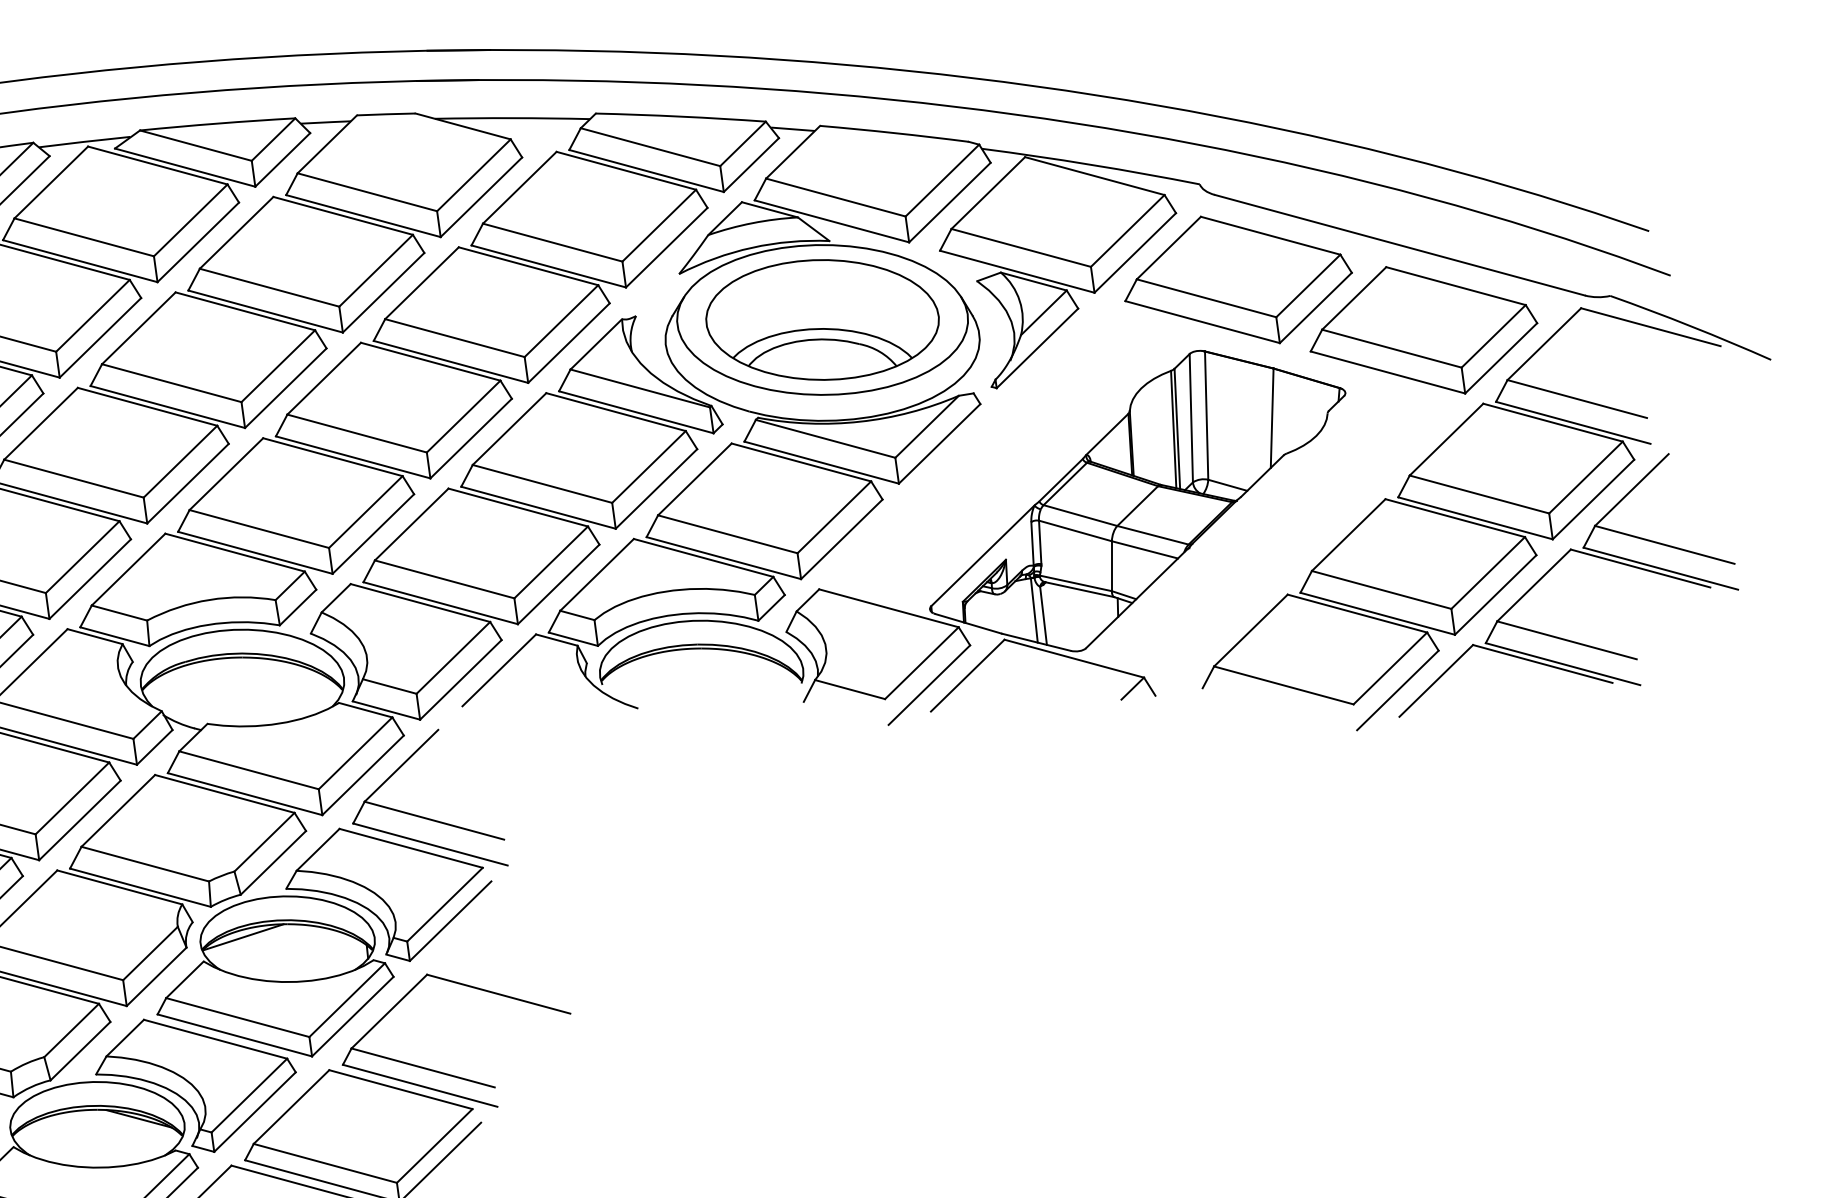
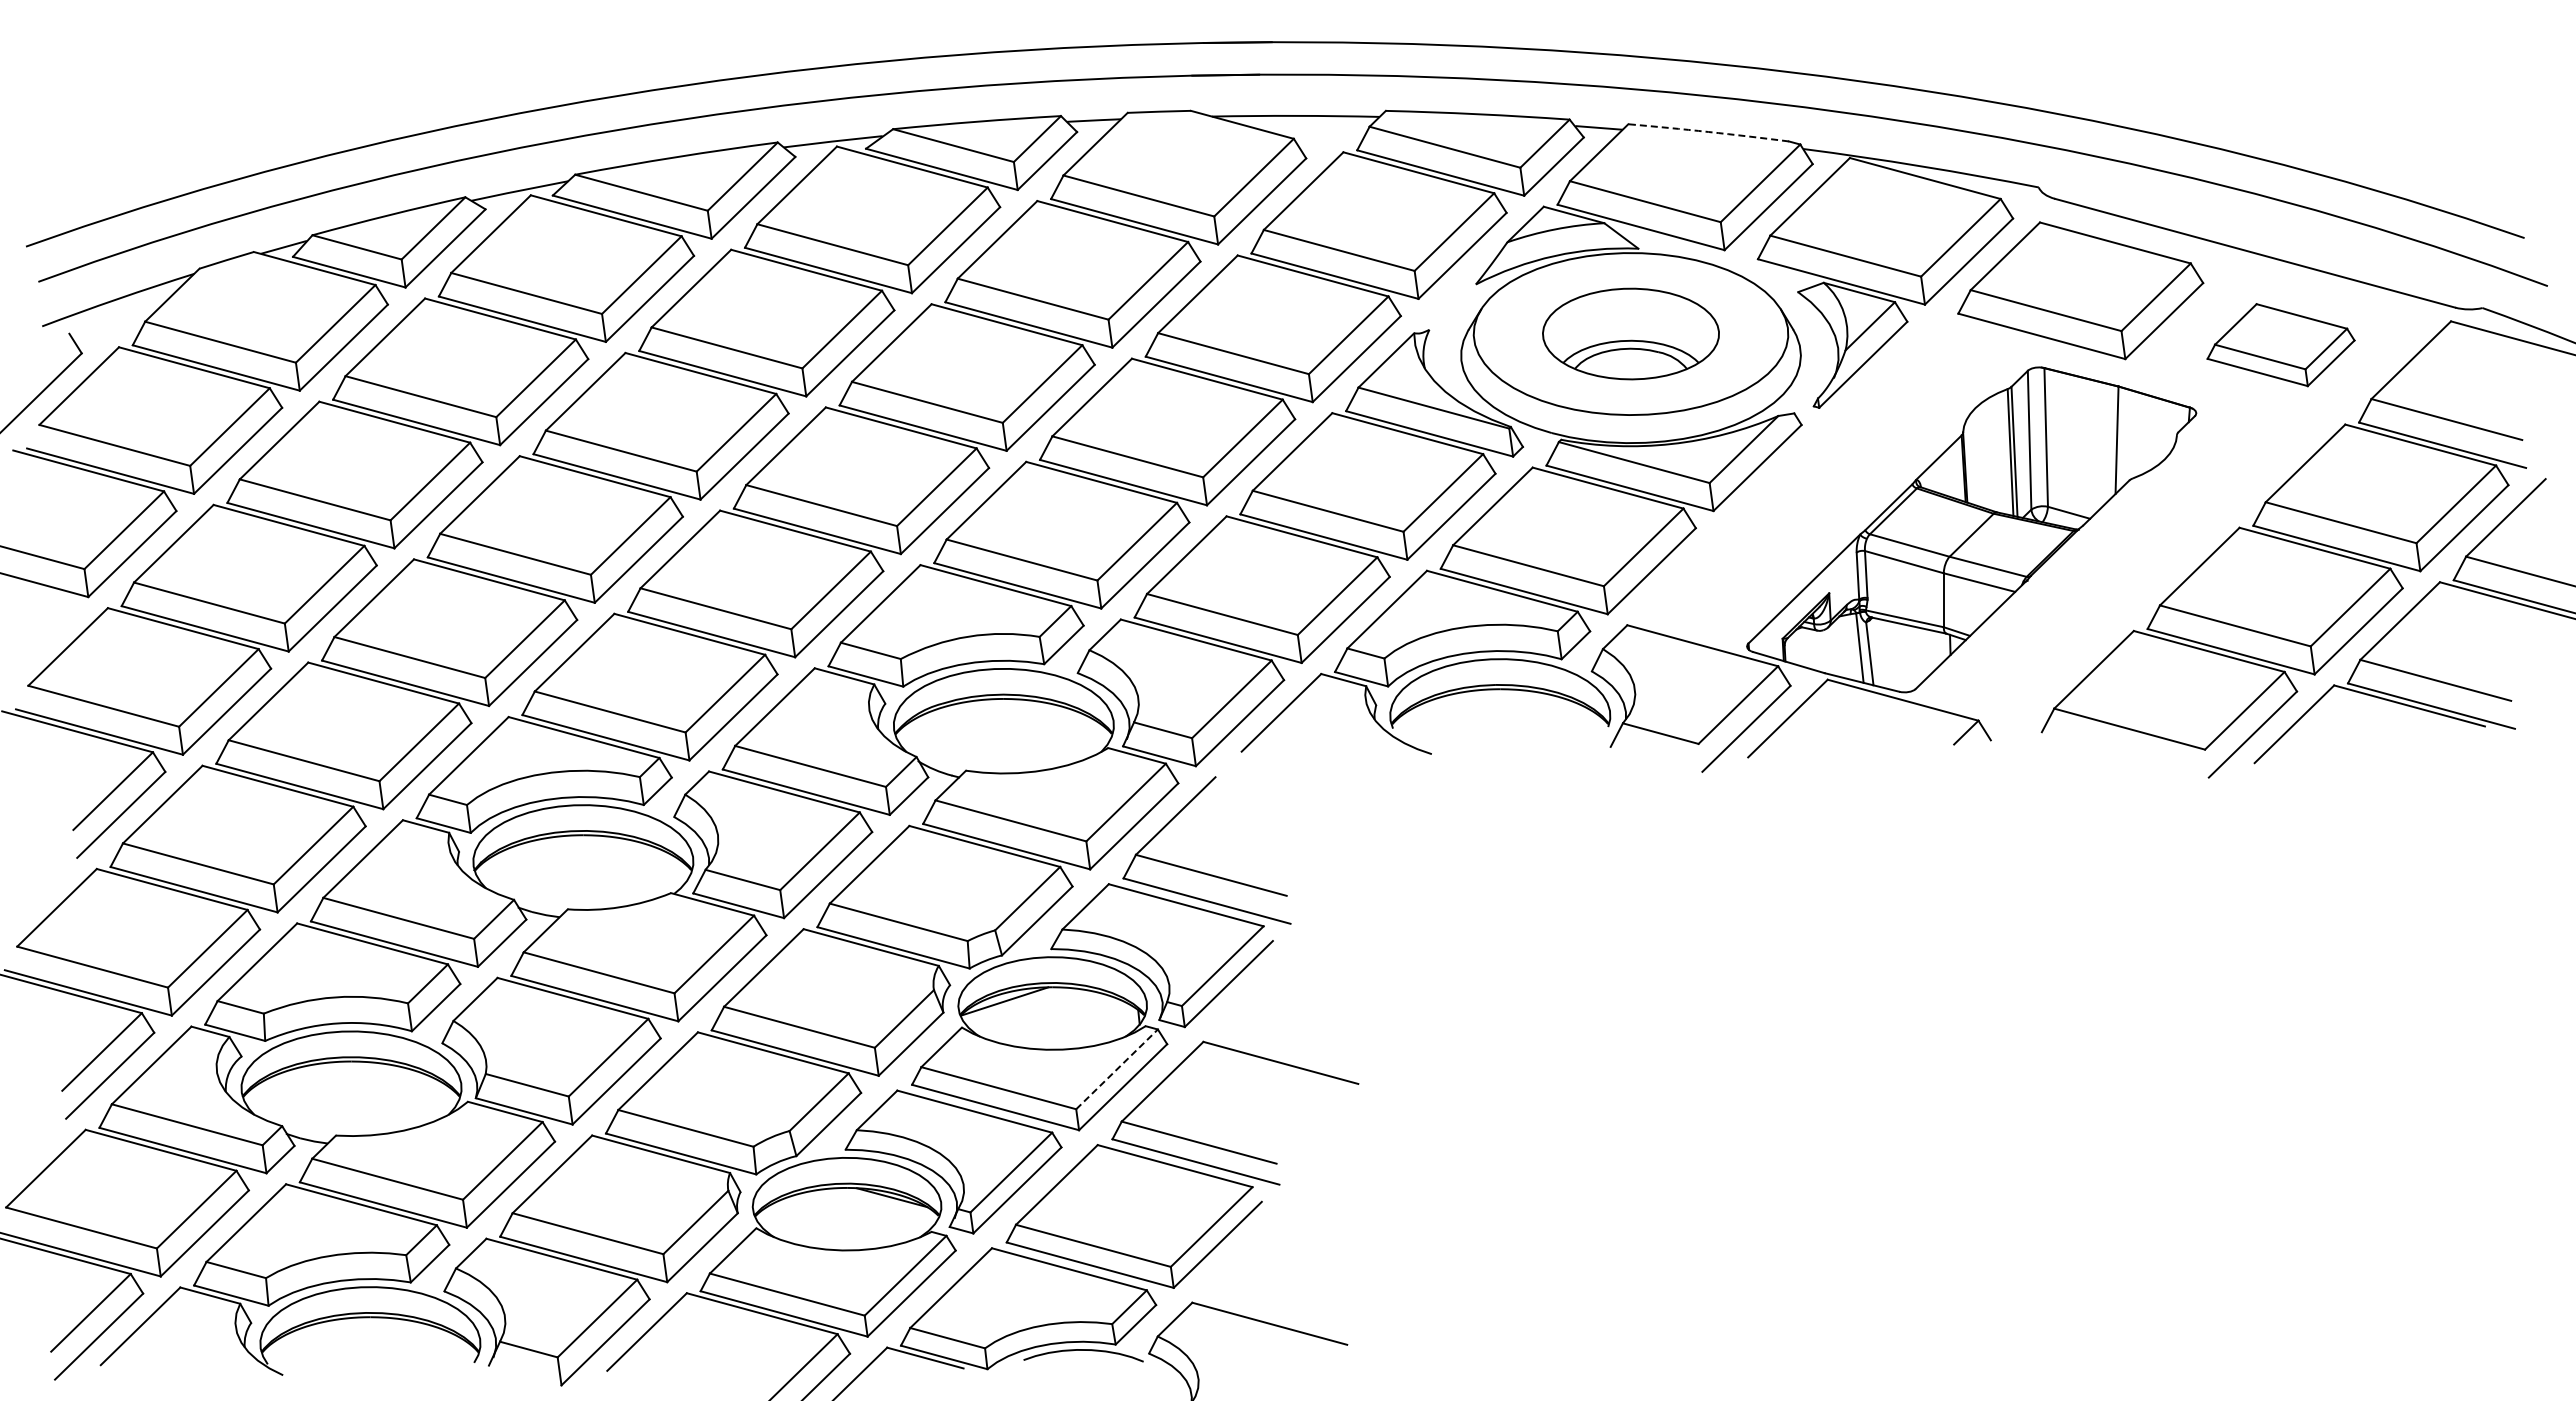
arc: (894, 133) -> (1708, 132), solid -> dashed
part: (822, 319) -> (1630, 333), size x0.7
part: (1423, 329) -> (2280, 344), size x0.6
line: (347, 1000) -> (1117, 1069), solid -> dashed

